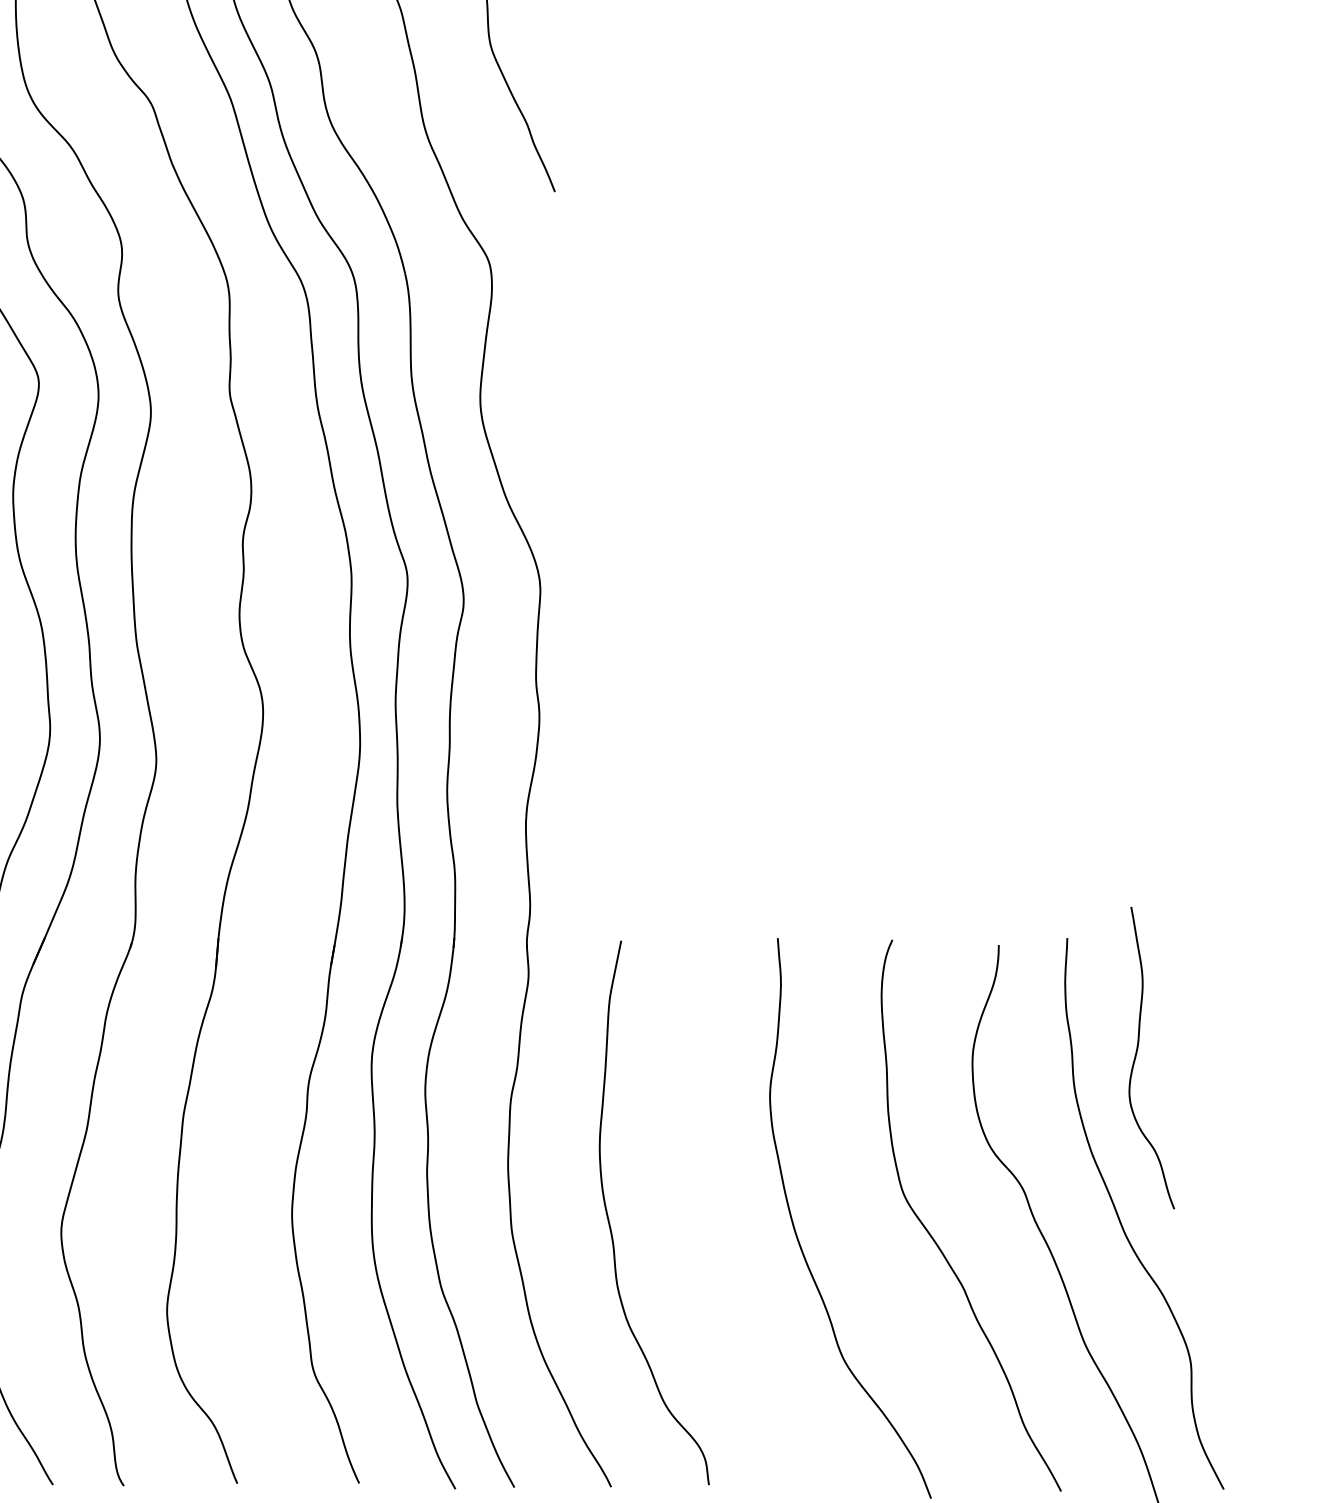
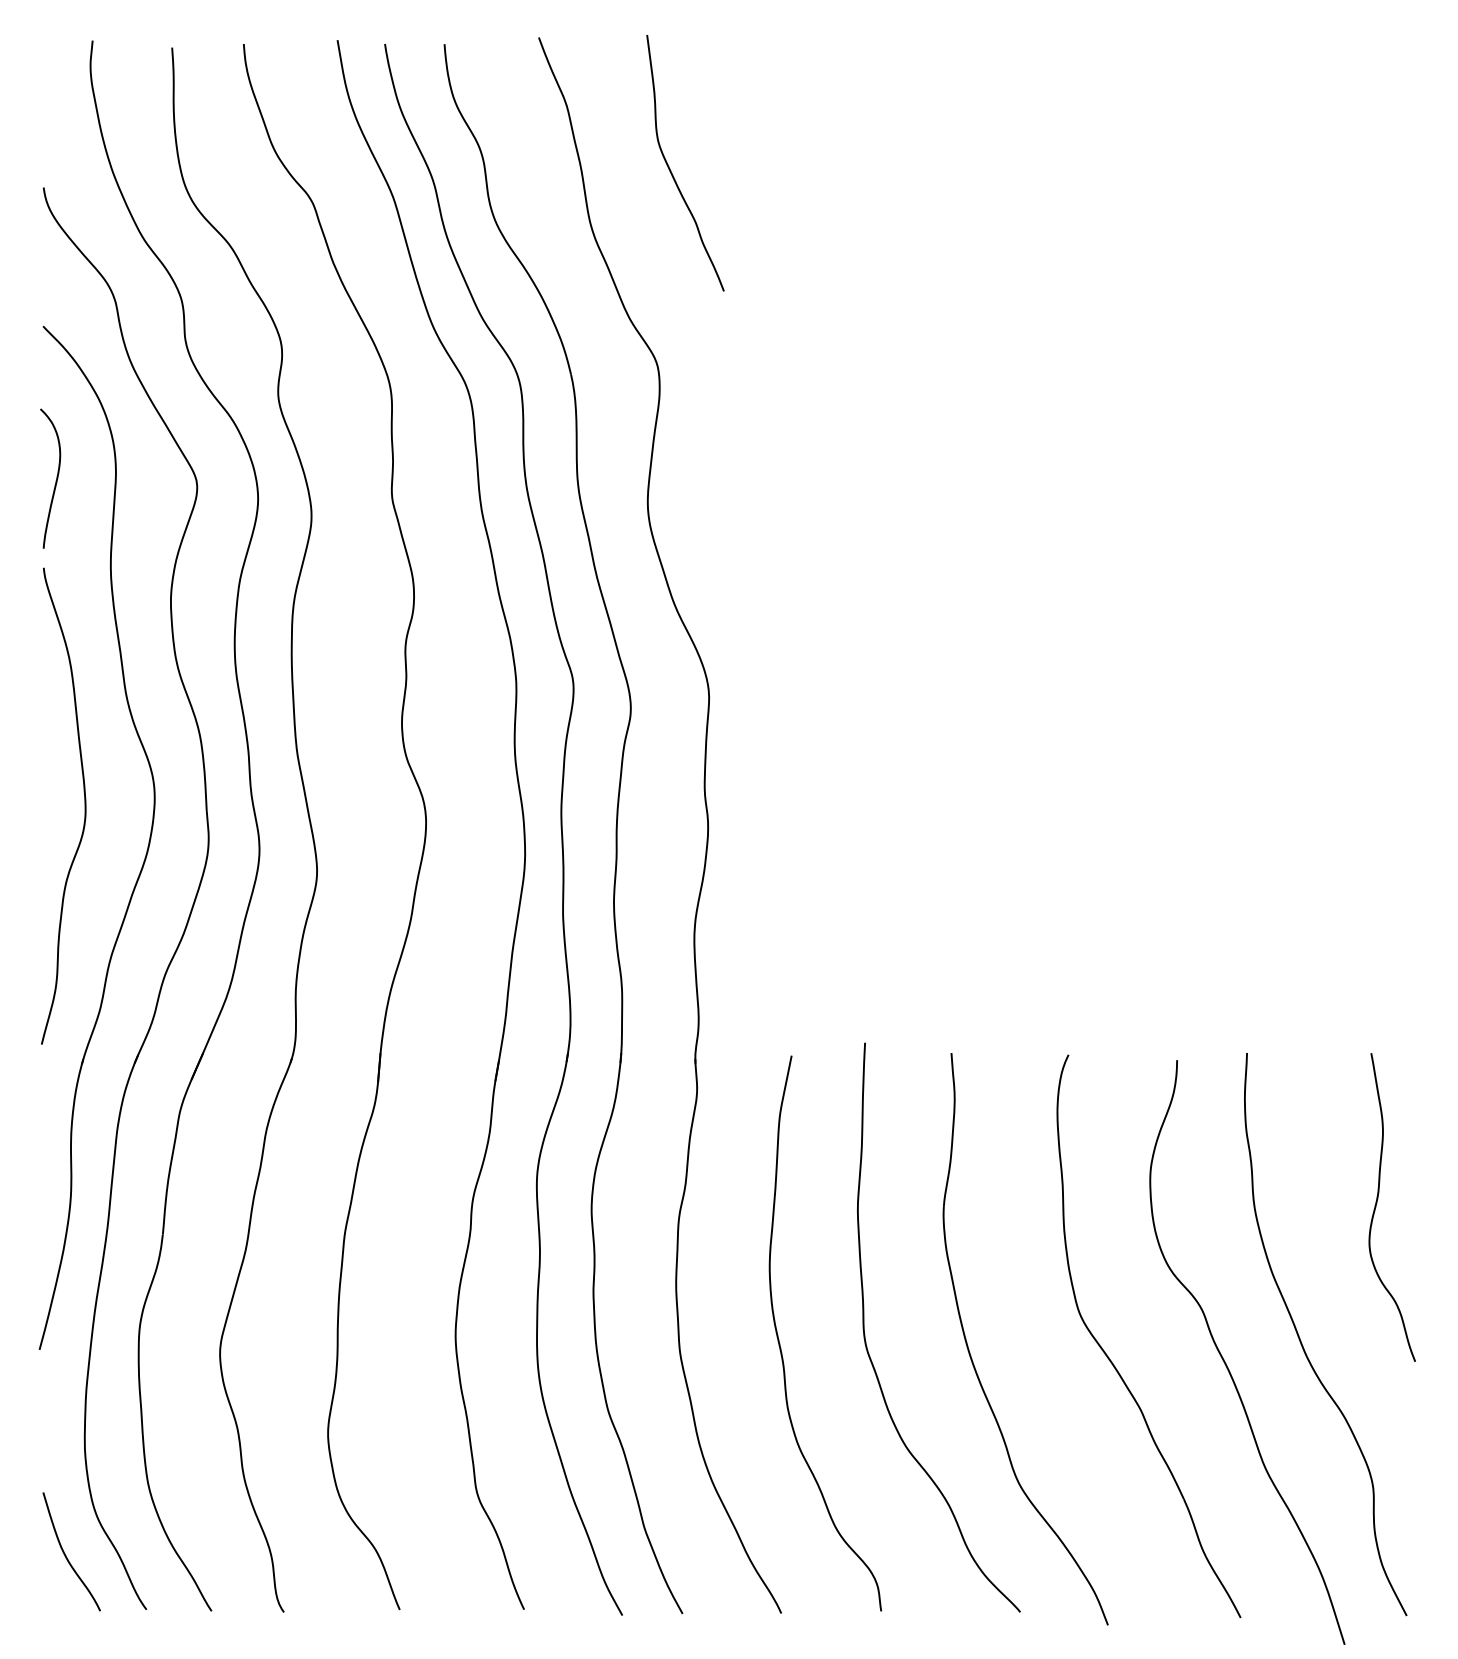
curve: (1137, 1054) -> (1377, 1203), moved
curve: (693, 1213) -> (865, 1334), added

